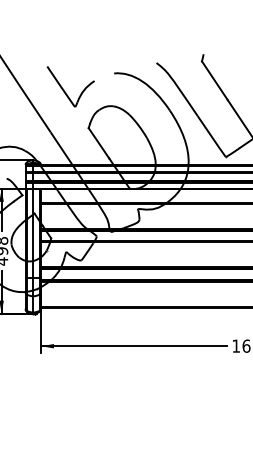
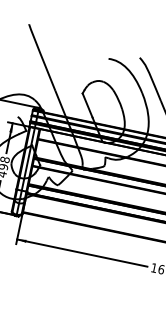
part: (65, 91) -> (71, 64), removed

